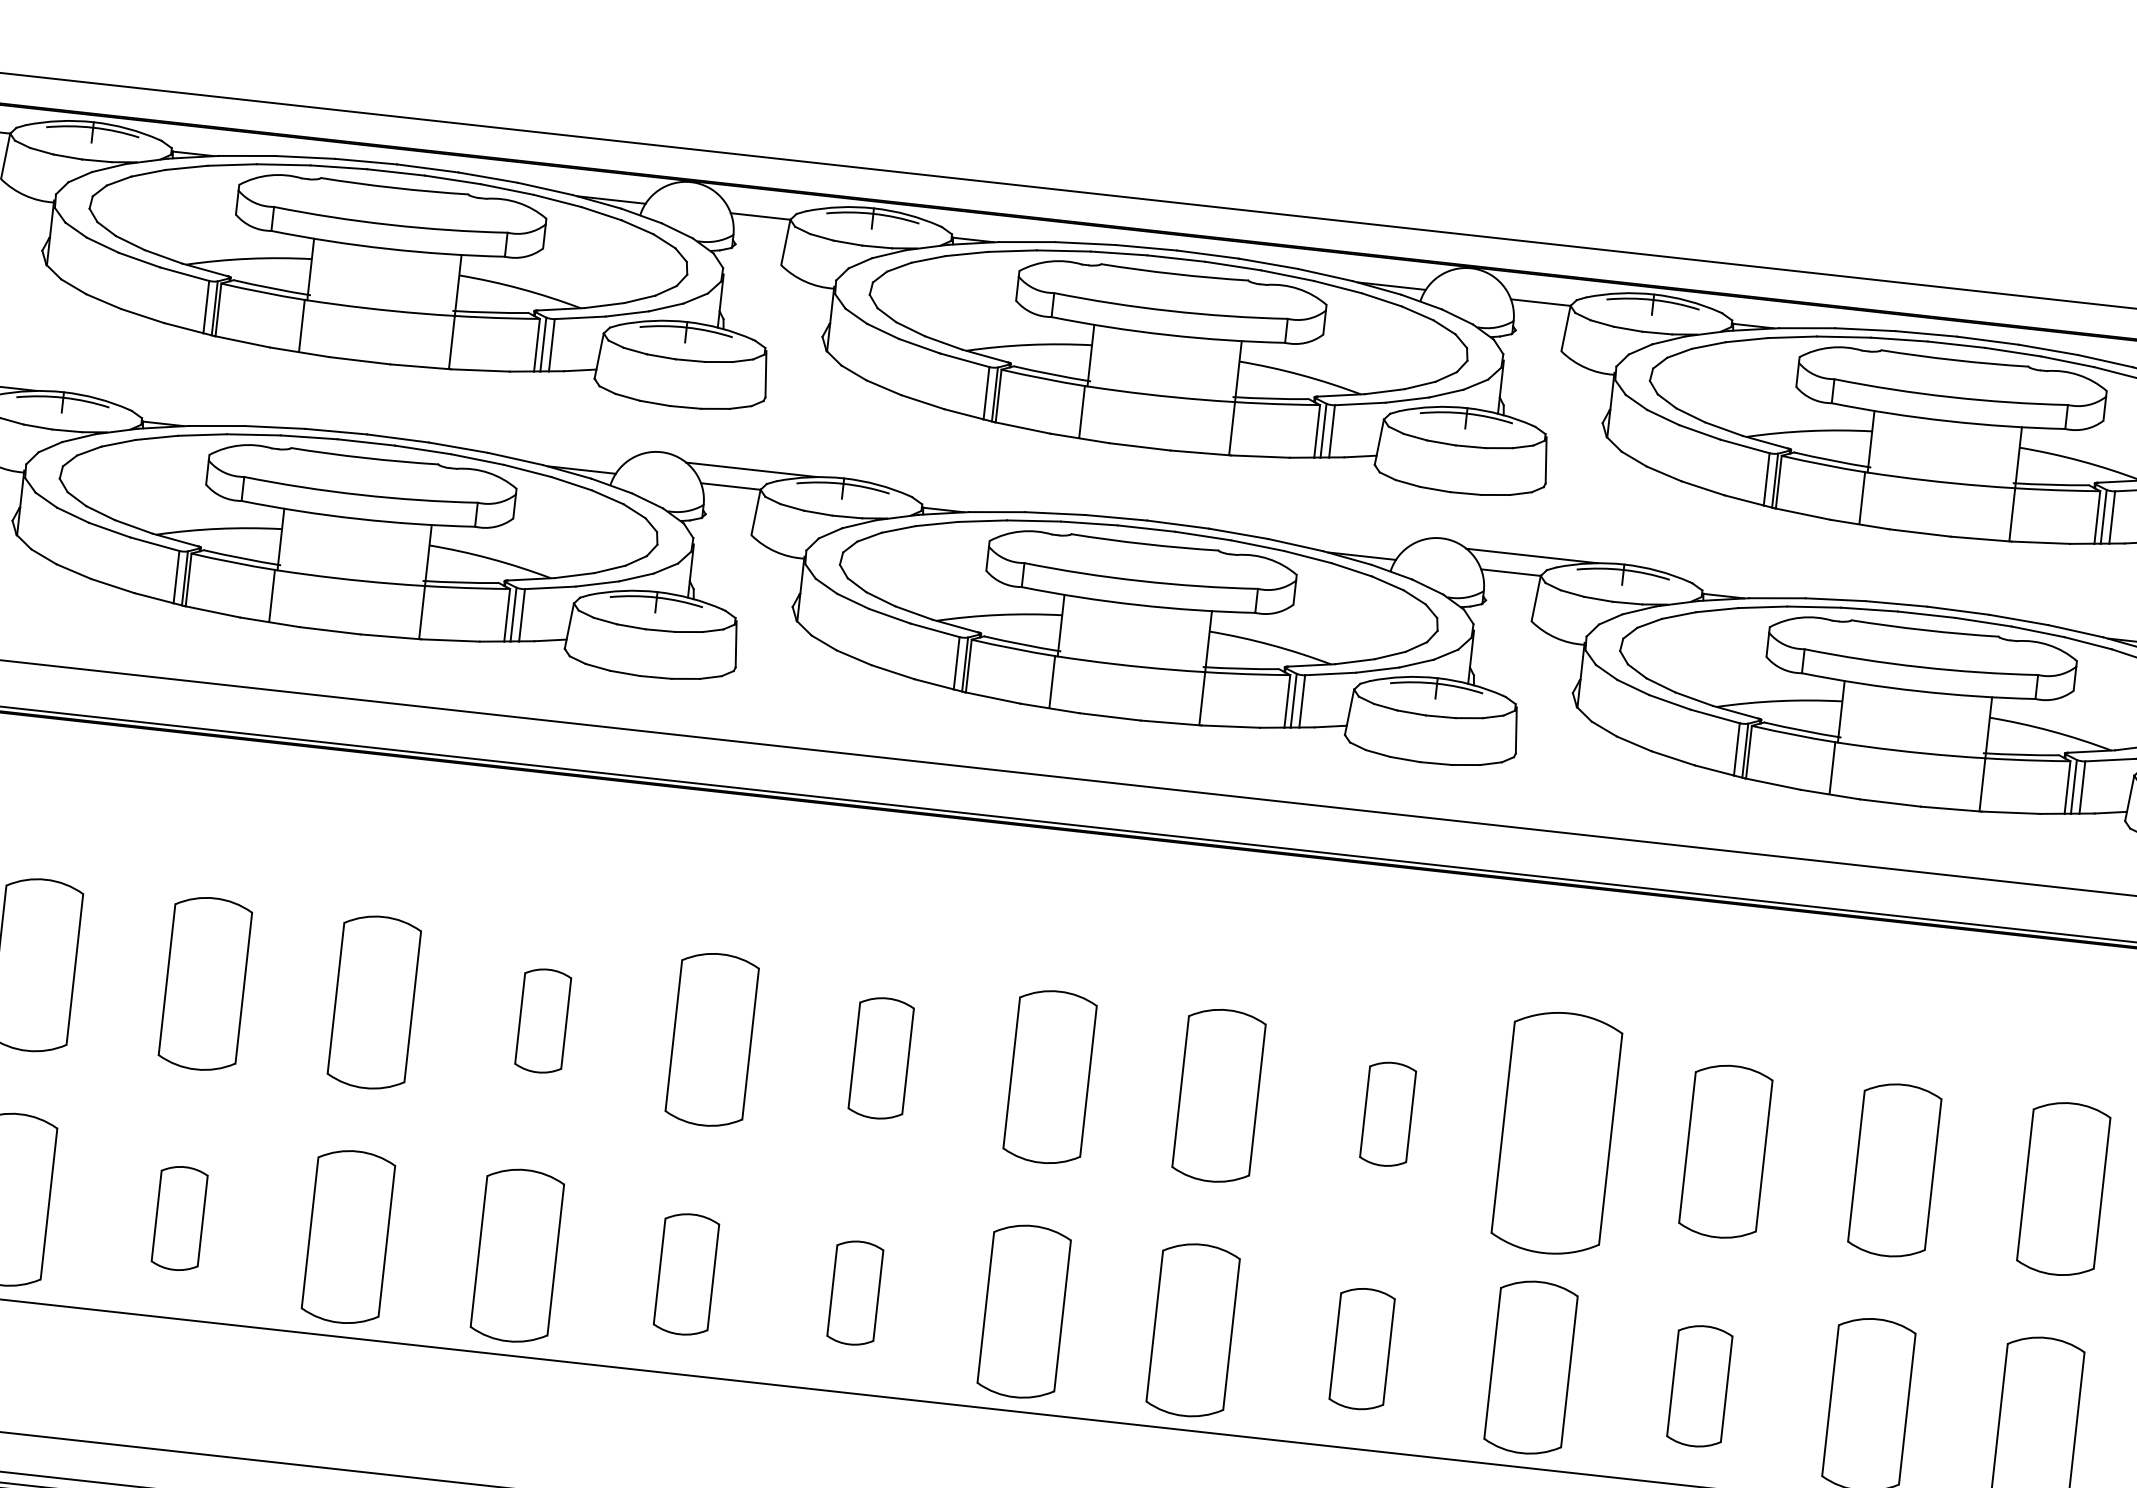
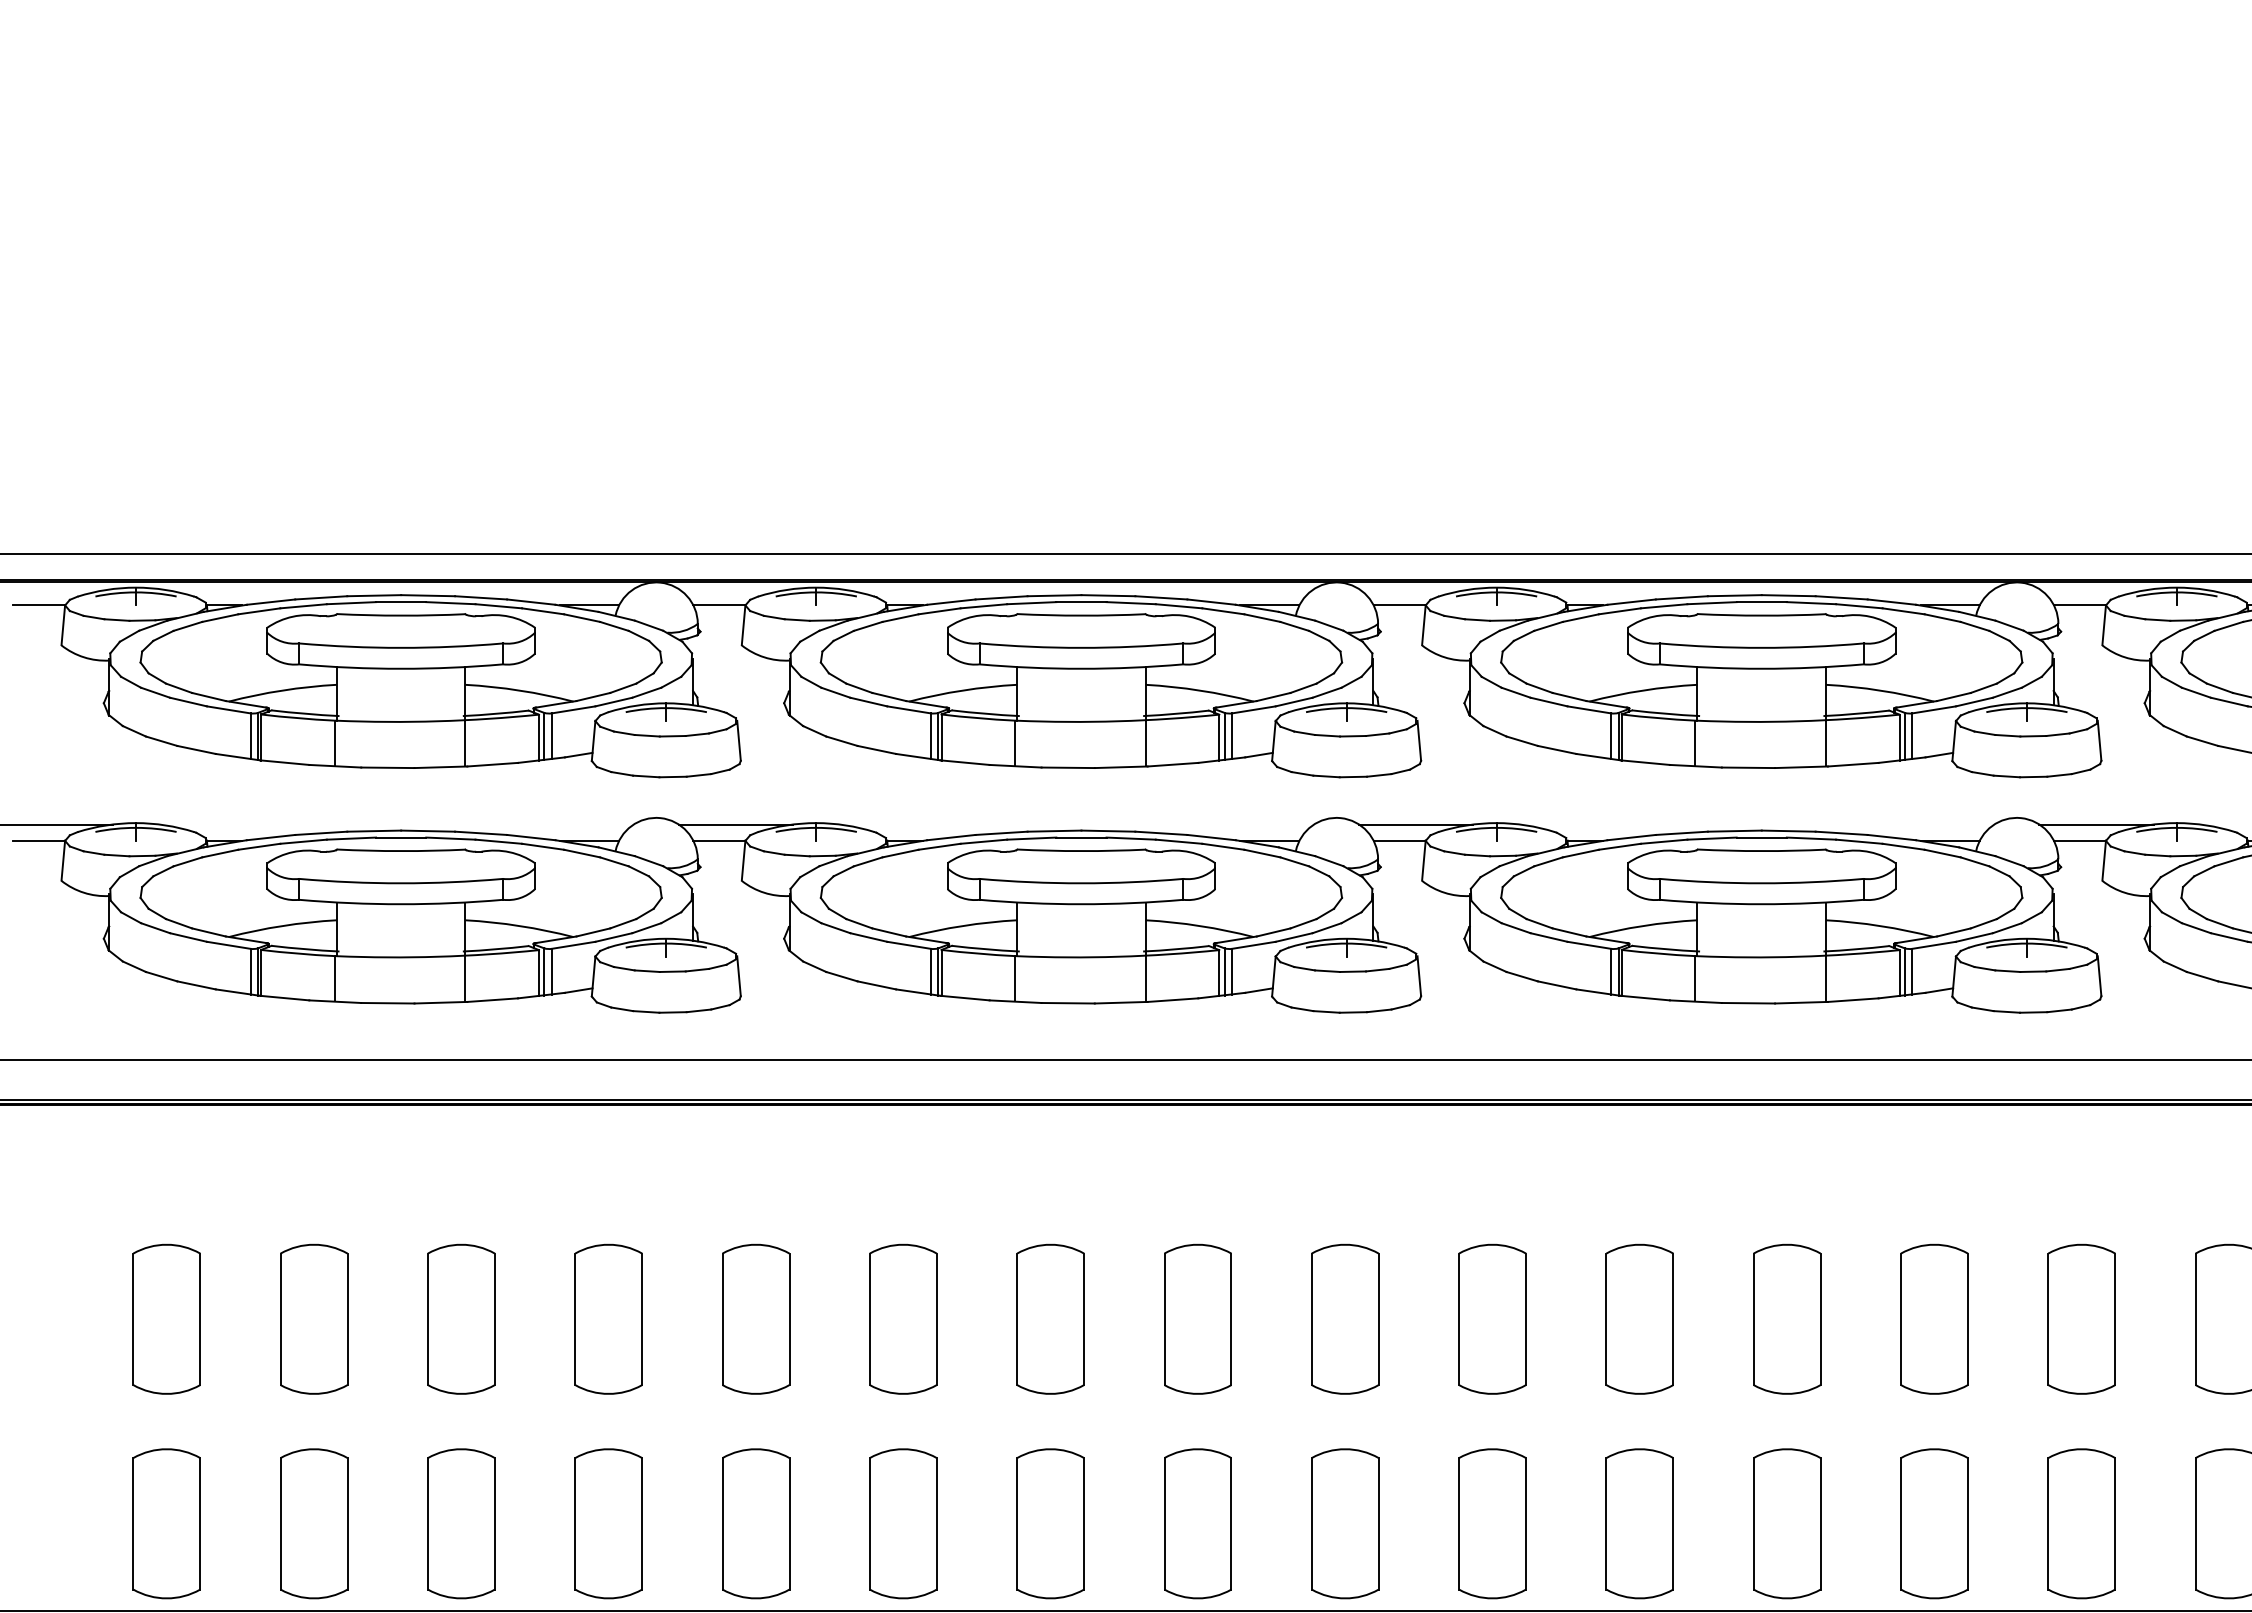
part: (543, 1020) -> (608, 1318), size x1.67
part: (881, 1057) -> (903, 1318), size x1.43
part: (1388, 1113) -> (1345, 1318), size x1.67
part: (1556, 1132) -> (1492, 1318), size x0.71
part: (180, 1218) -> (314, 1523), size x1.67
part: (686, 1274) -> (756, 1523), size x1.43
part: (855, 1292) -> (903, 1523), size x1.67
part: (1362, 1348) -> (1345, 1523), size x1.43
part: (1699, 1385) -> (1639, 1523), size x1.43

